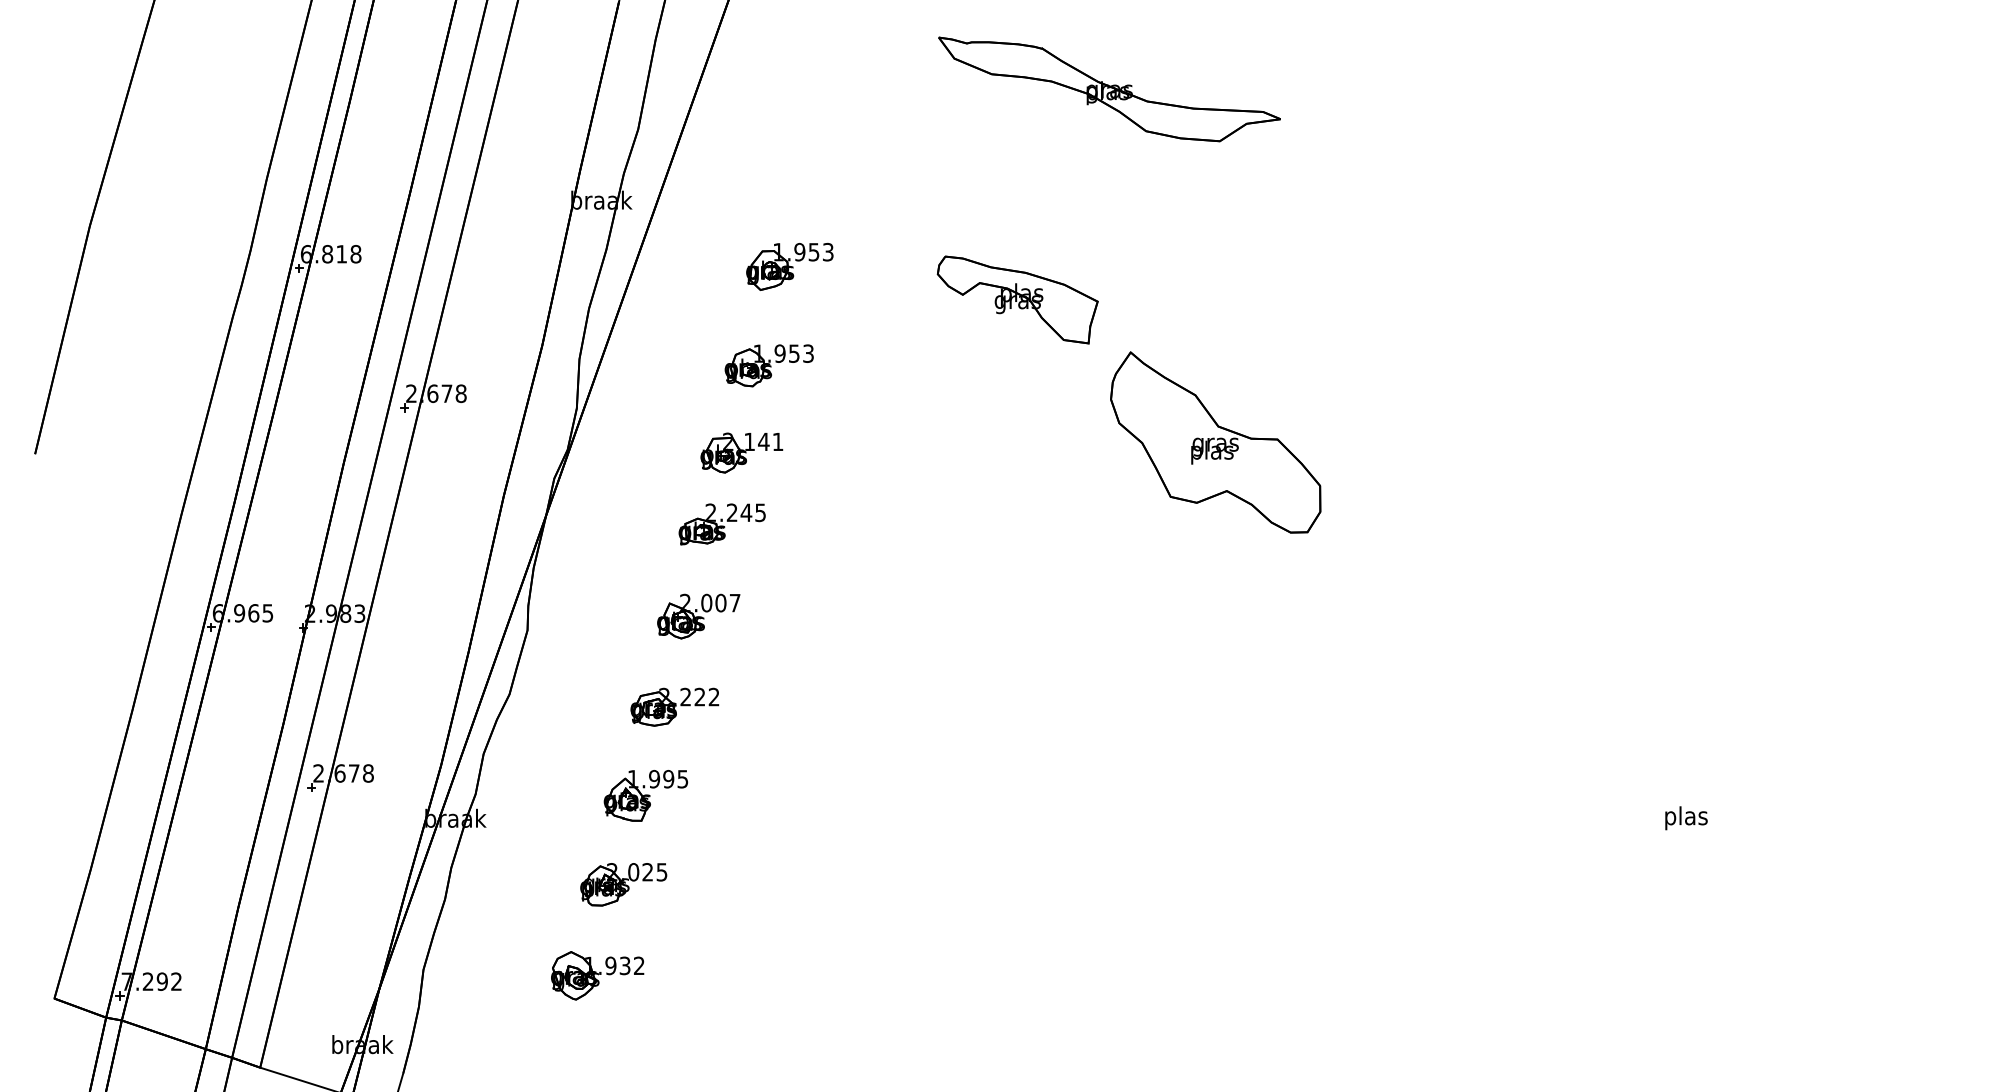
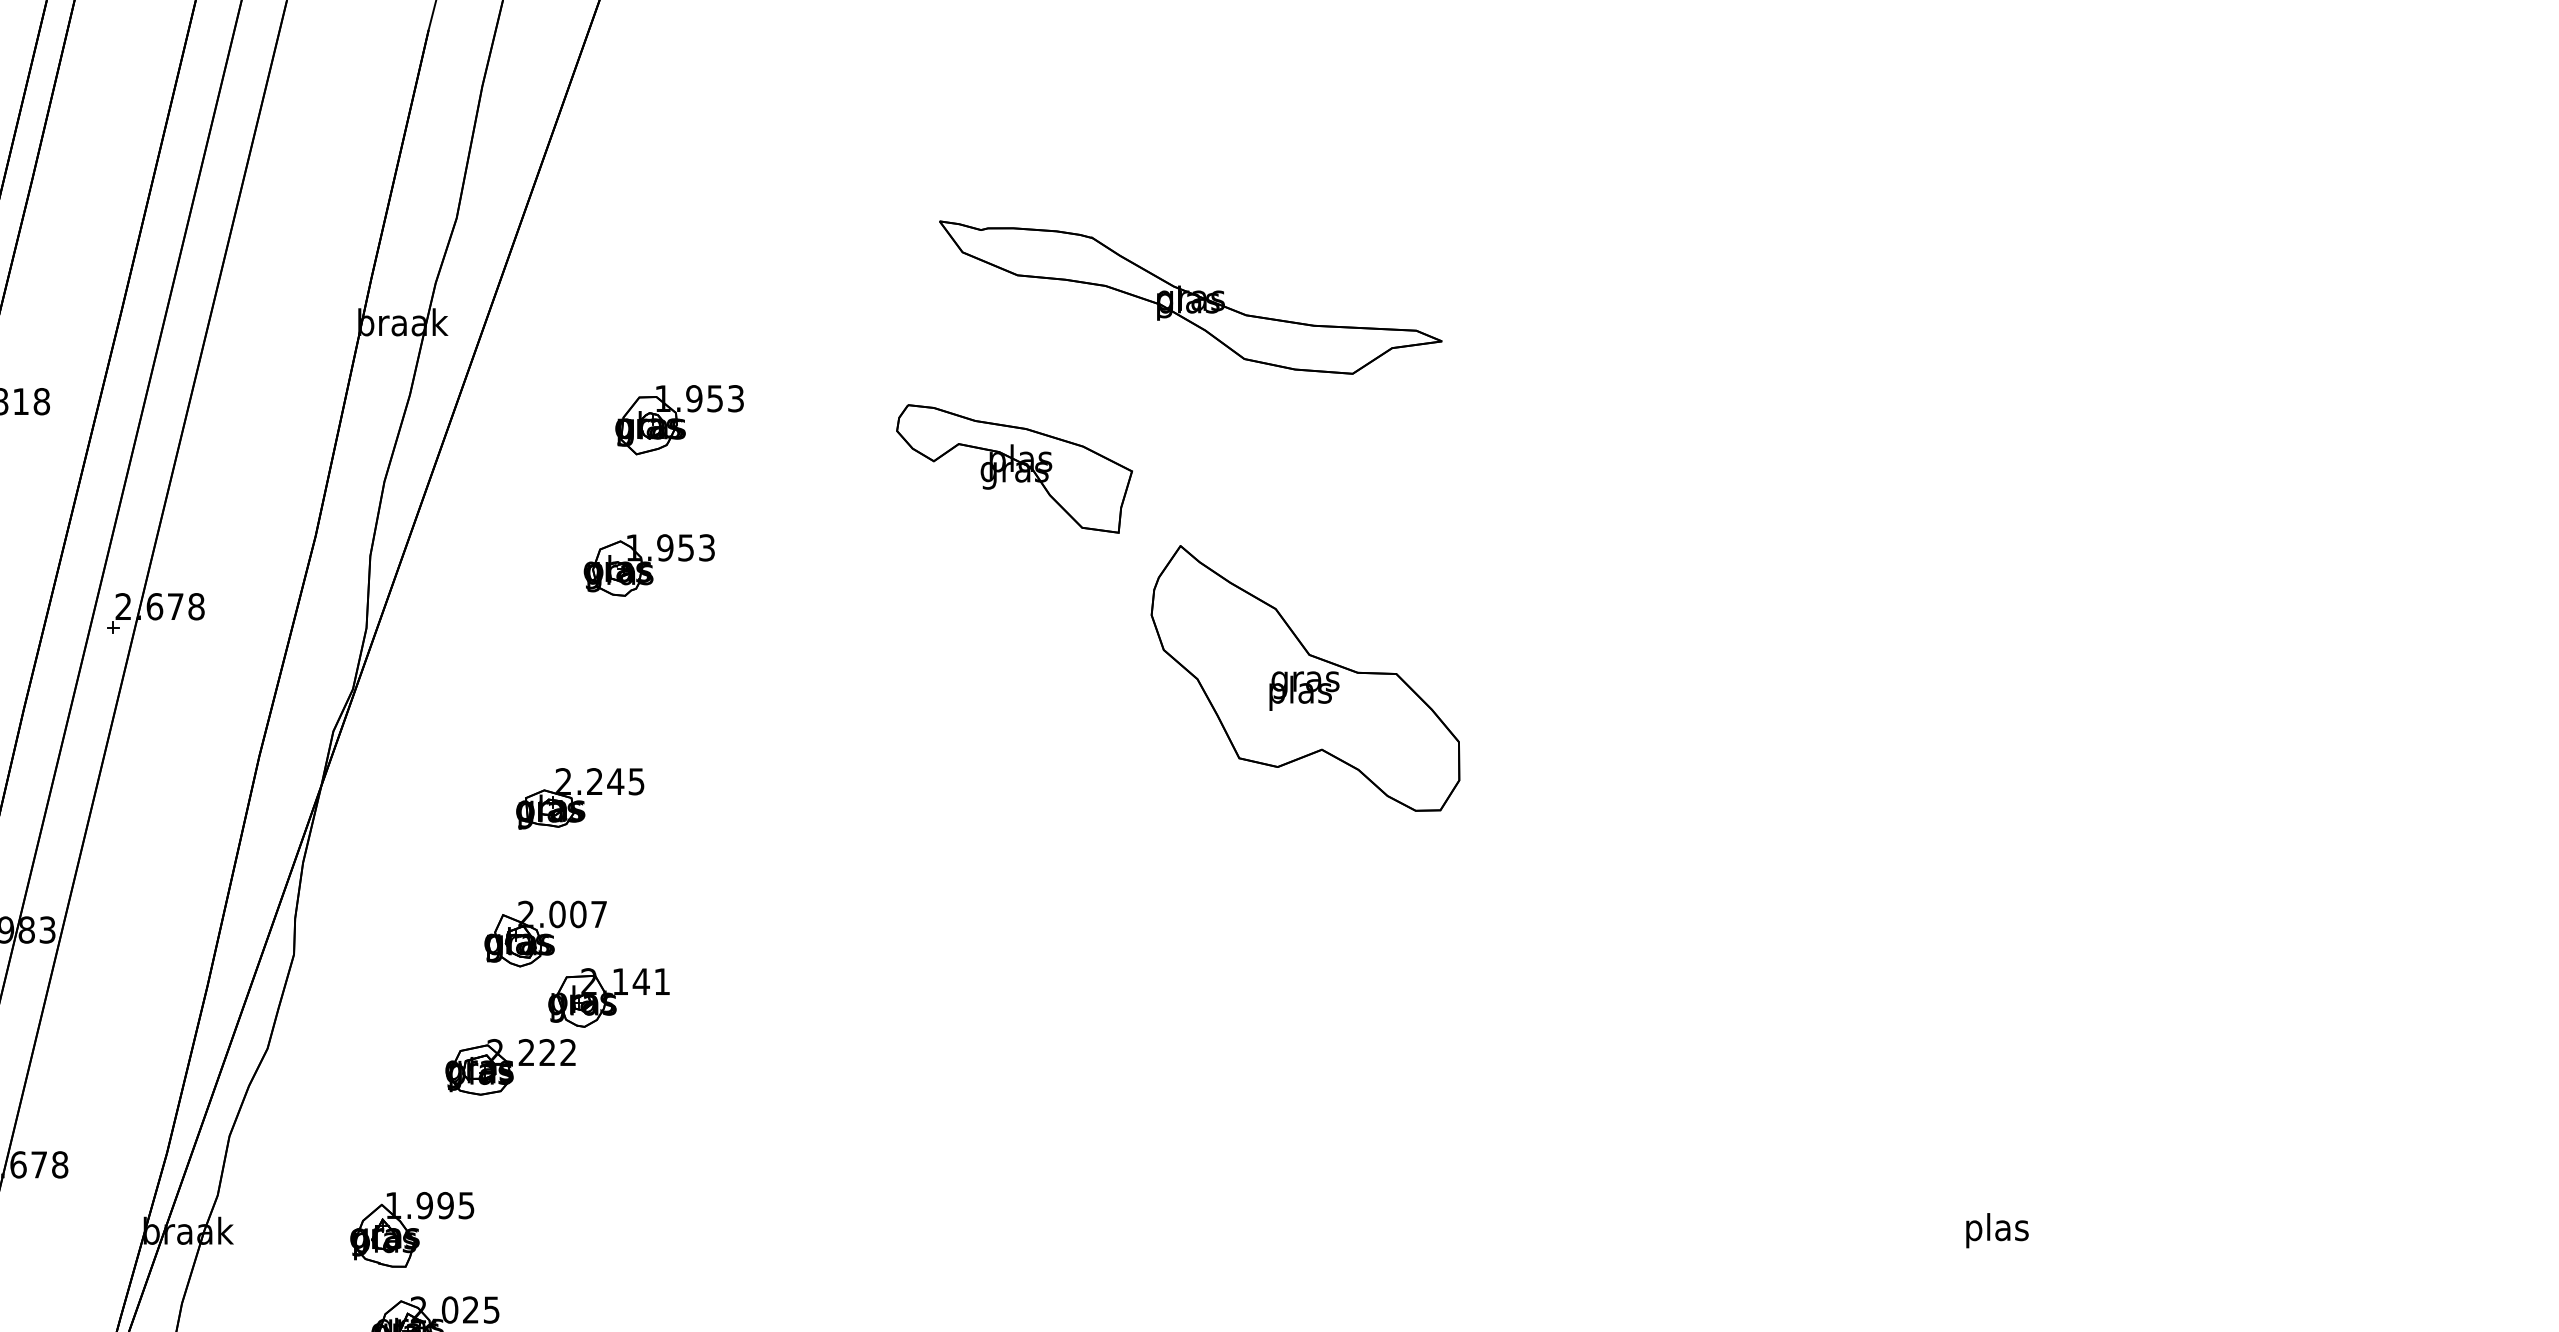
part: (1109, 89) -> (1190, 297), moved
part: (741, 452) -> (608, 997), moved
part: (645, 795) -> (411, 1229), moved

